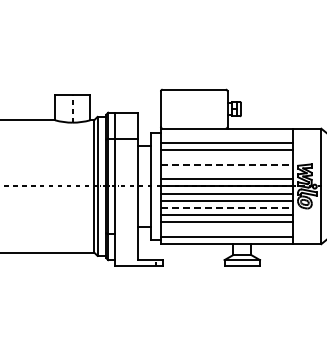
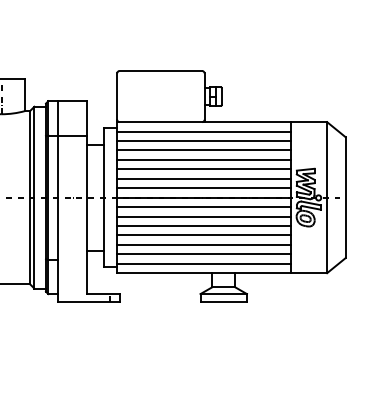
line: (226, 135) -> (203, 131), added
line: (226, 157) -> (203, 159), added
line: (227, 164) -> (204, 168), dashed -> solid
line: (226, 172) -> (203, 179), added
line: (227, 208) -> (204, 226), dashed -> solid
line: (226, 229) -> (203, 254), added

